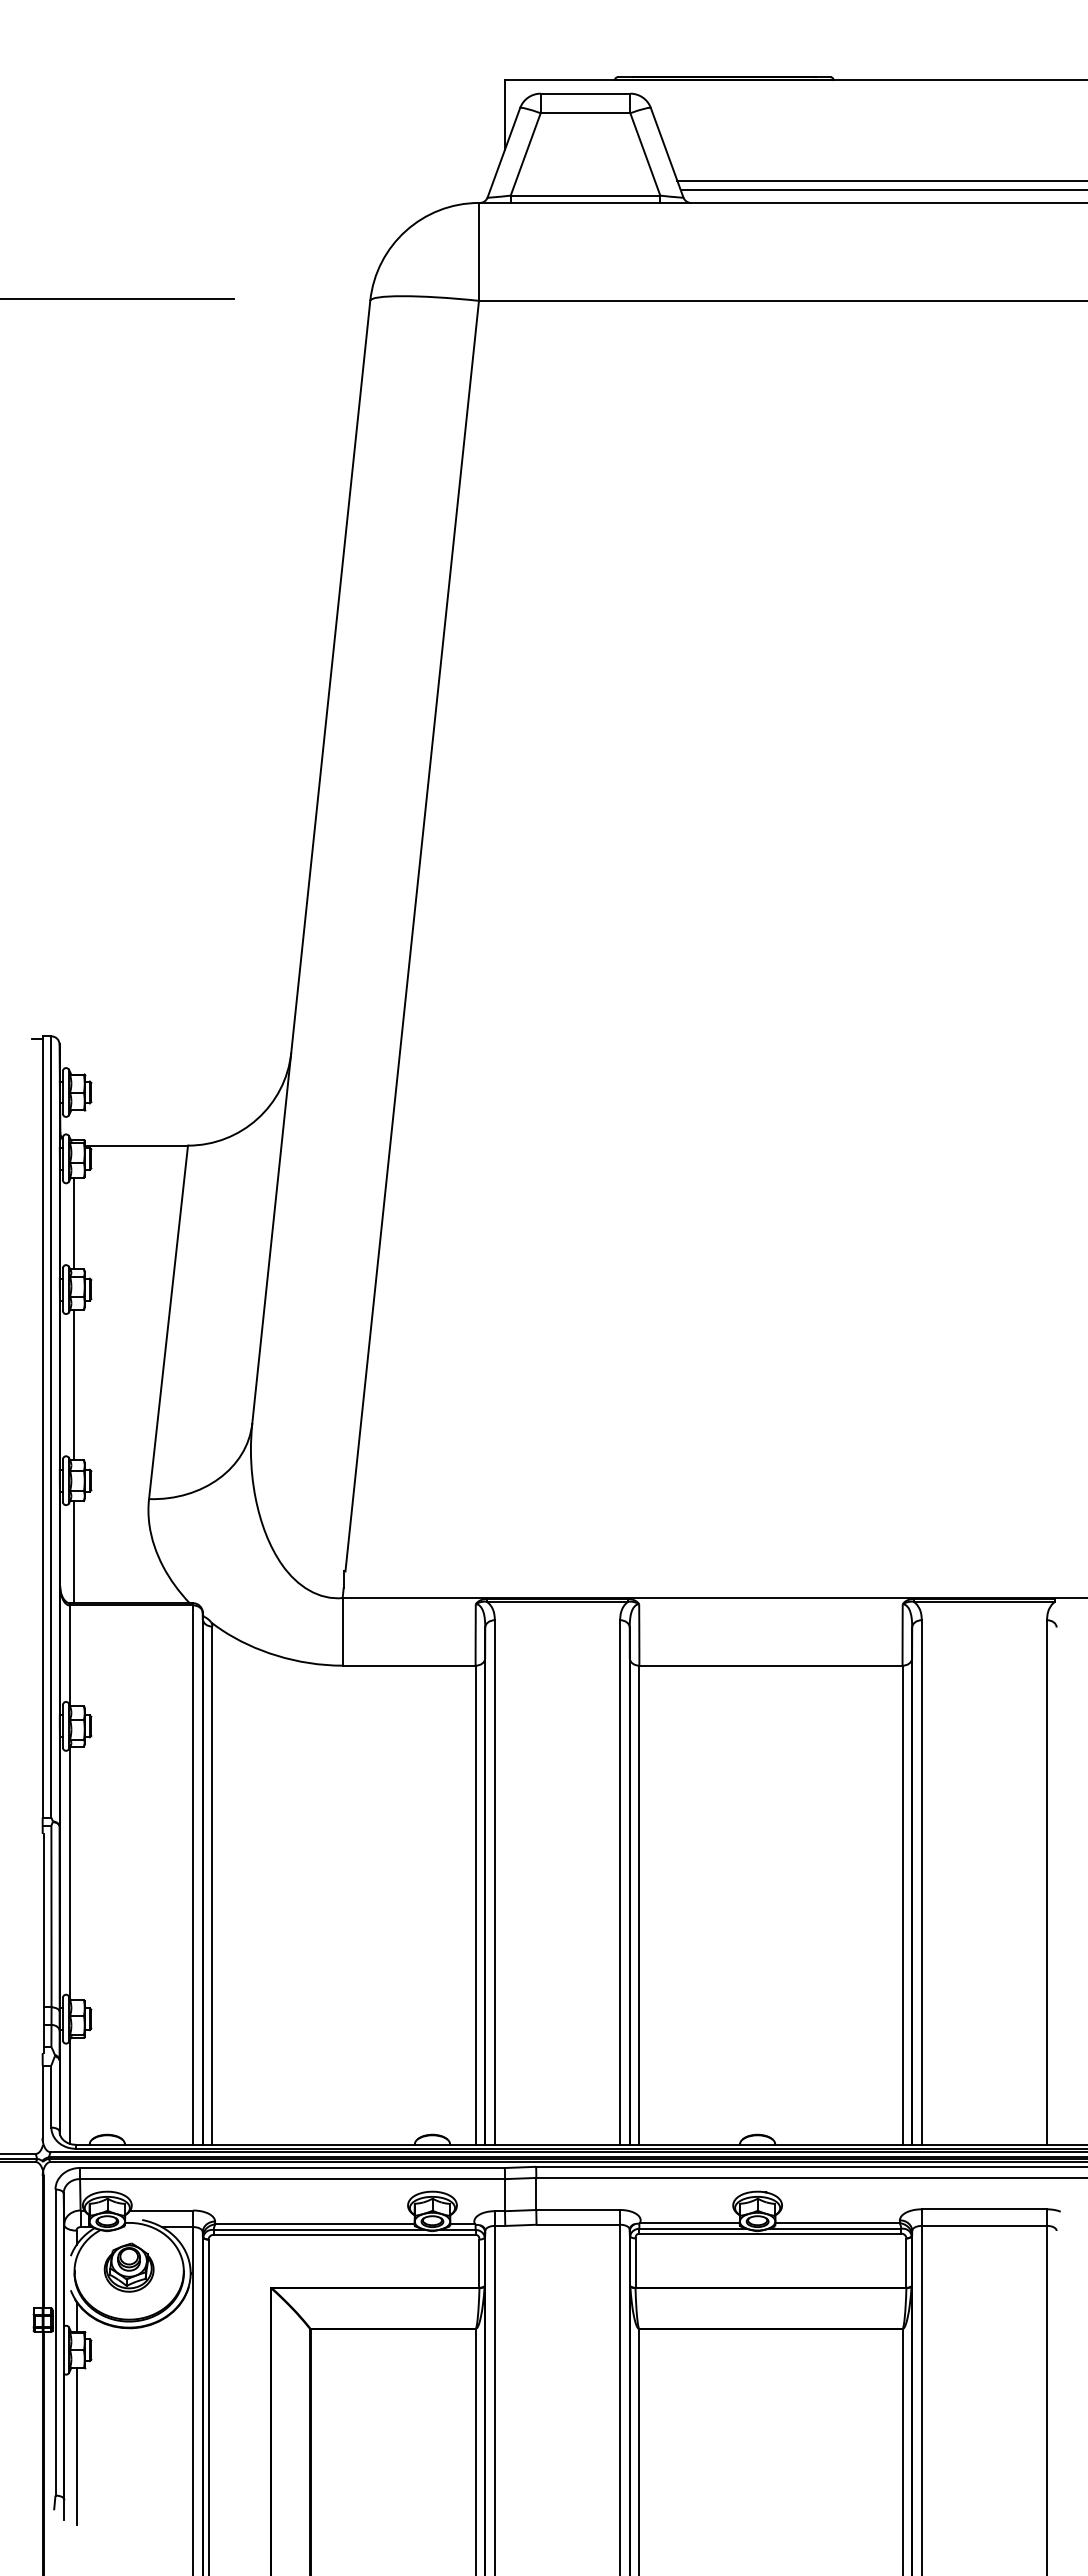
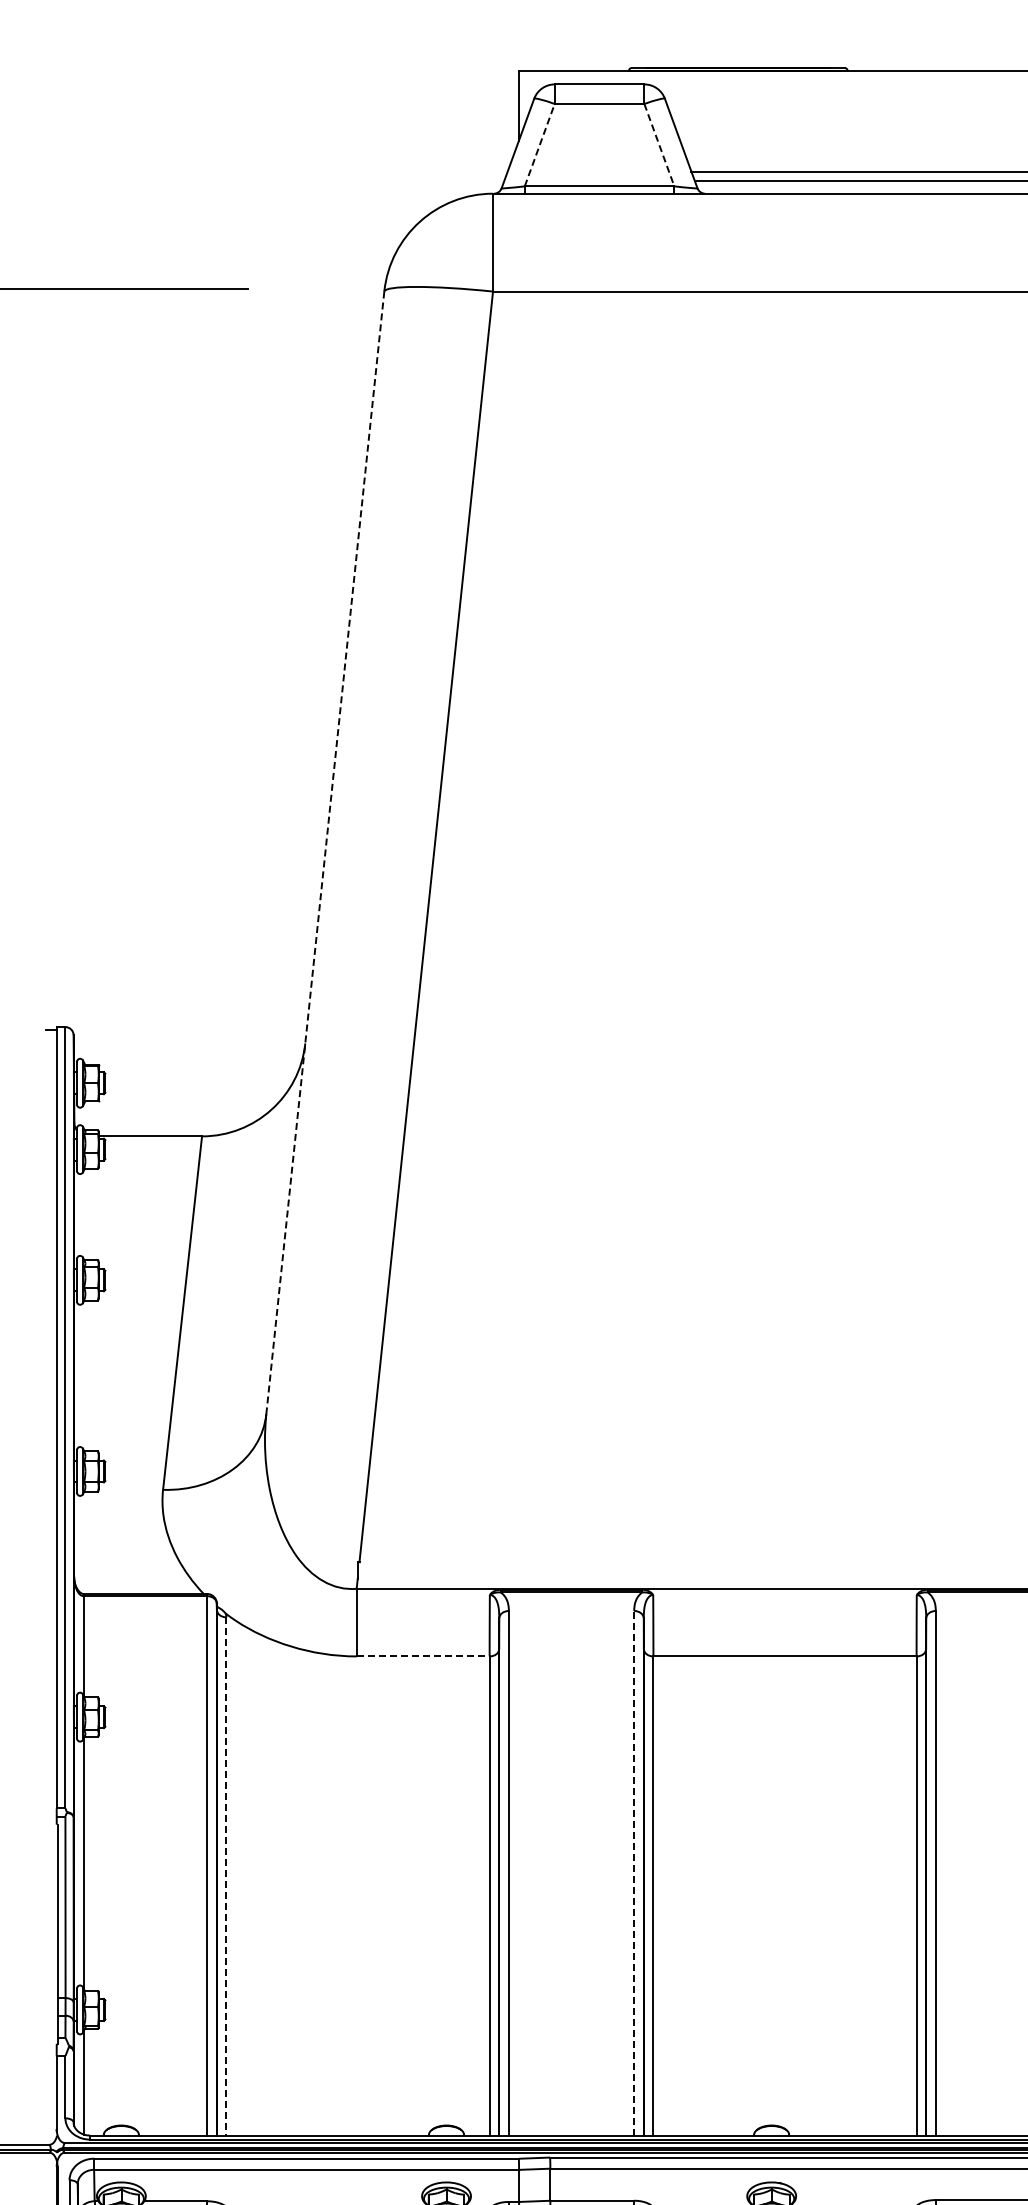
line: (525, 154) -> (539, 145), solid -> dashed
line: (645, 154) -> (659, 145), solid -> dashed
line: (311, 862) -> (325, 853), solid -> dashed
line: (74, 1223) -> (88, 1214), removed
line: (74, 1384) -> (88, 1375), removed
line: (74, 1552) -> (88, 1543), removed
line: (409, 1665) -> (423, 1656), solid -> dashed
line: (620, 1882) -> (634, 1873), solid -> dashed
line: (212, 1886) -> (226, 1877), solid -> dashed

